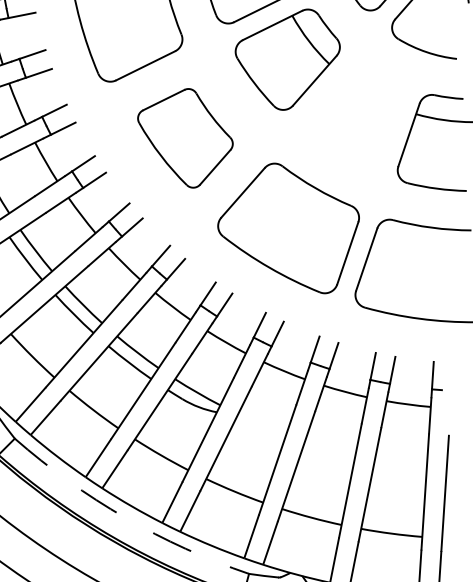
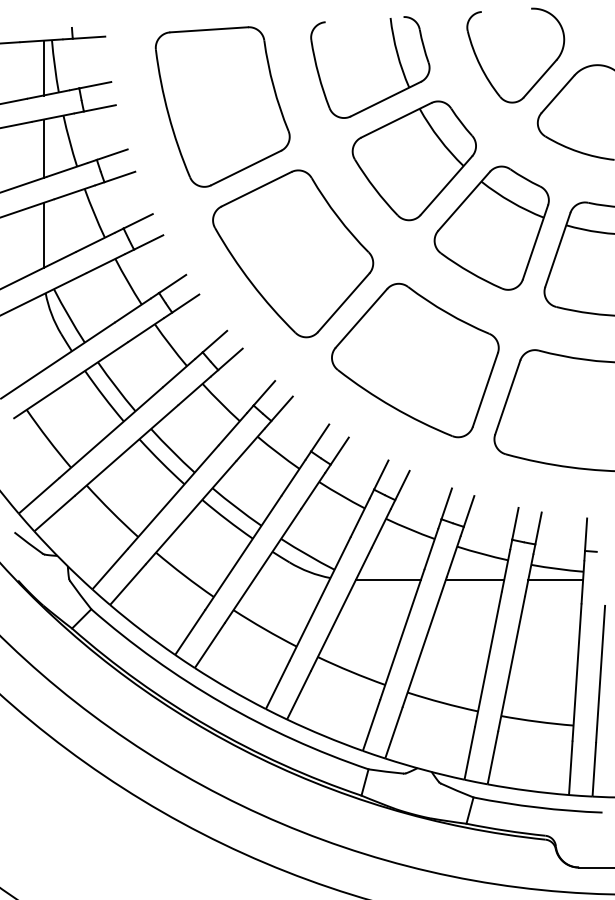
part: (352, 116) -> (491, 227), added
part: (185, 138) -> (293, 253), size x1.43
line: (265, 414) -> (387, 580), added
line: (338, 414) -> (474, 580), added
line: (407, 414) -> (555, 580), added
arc: (125, 517) -> (222, 702), dashed -> solid

